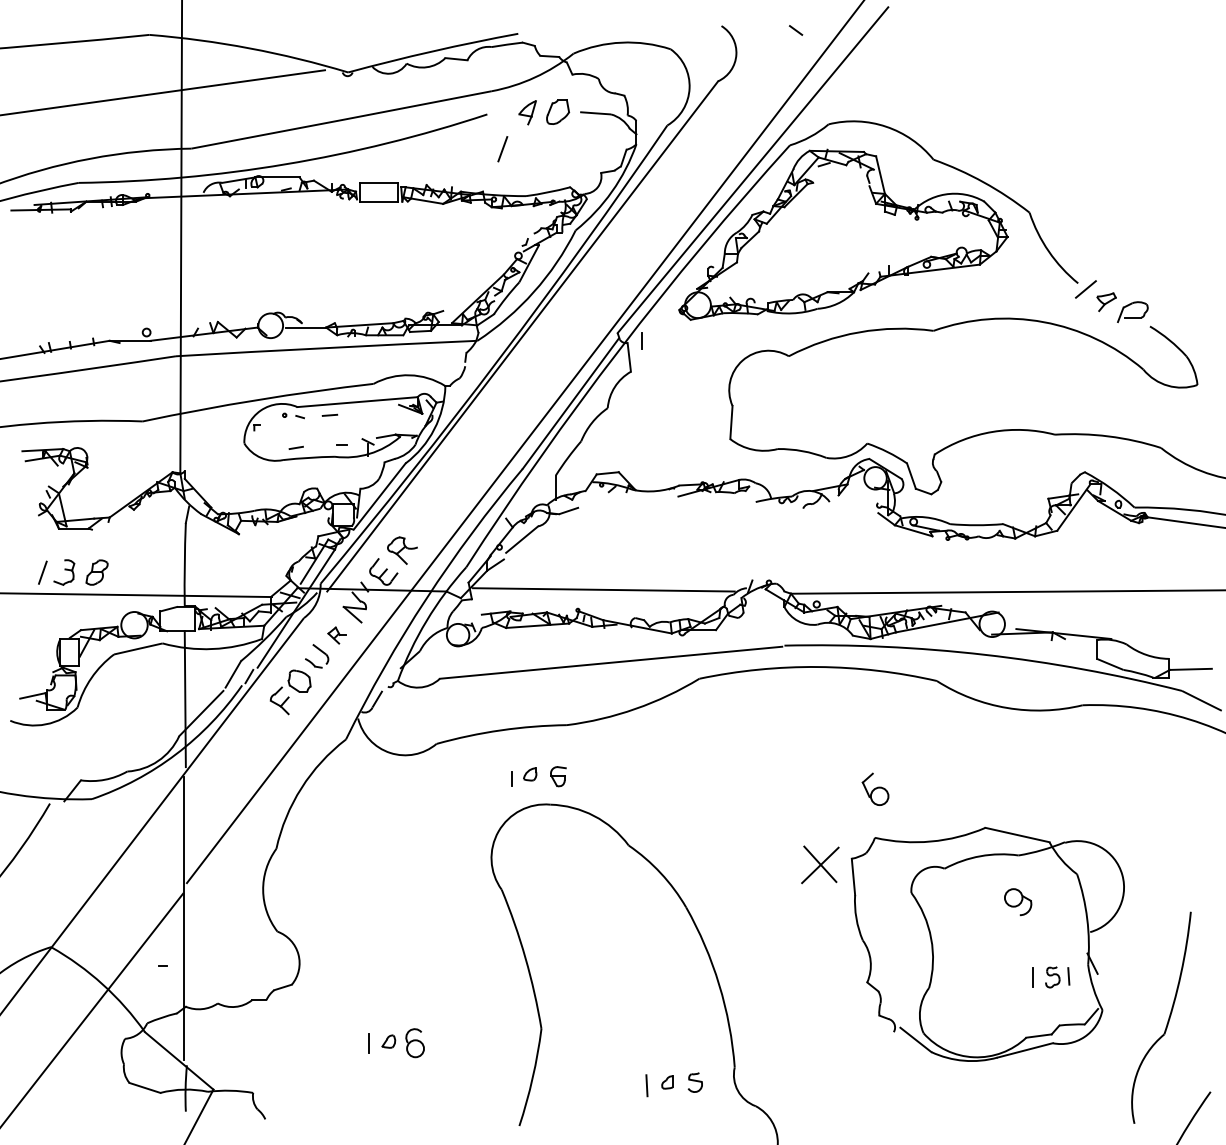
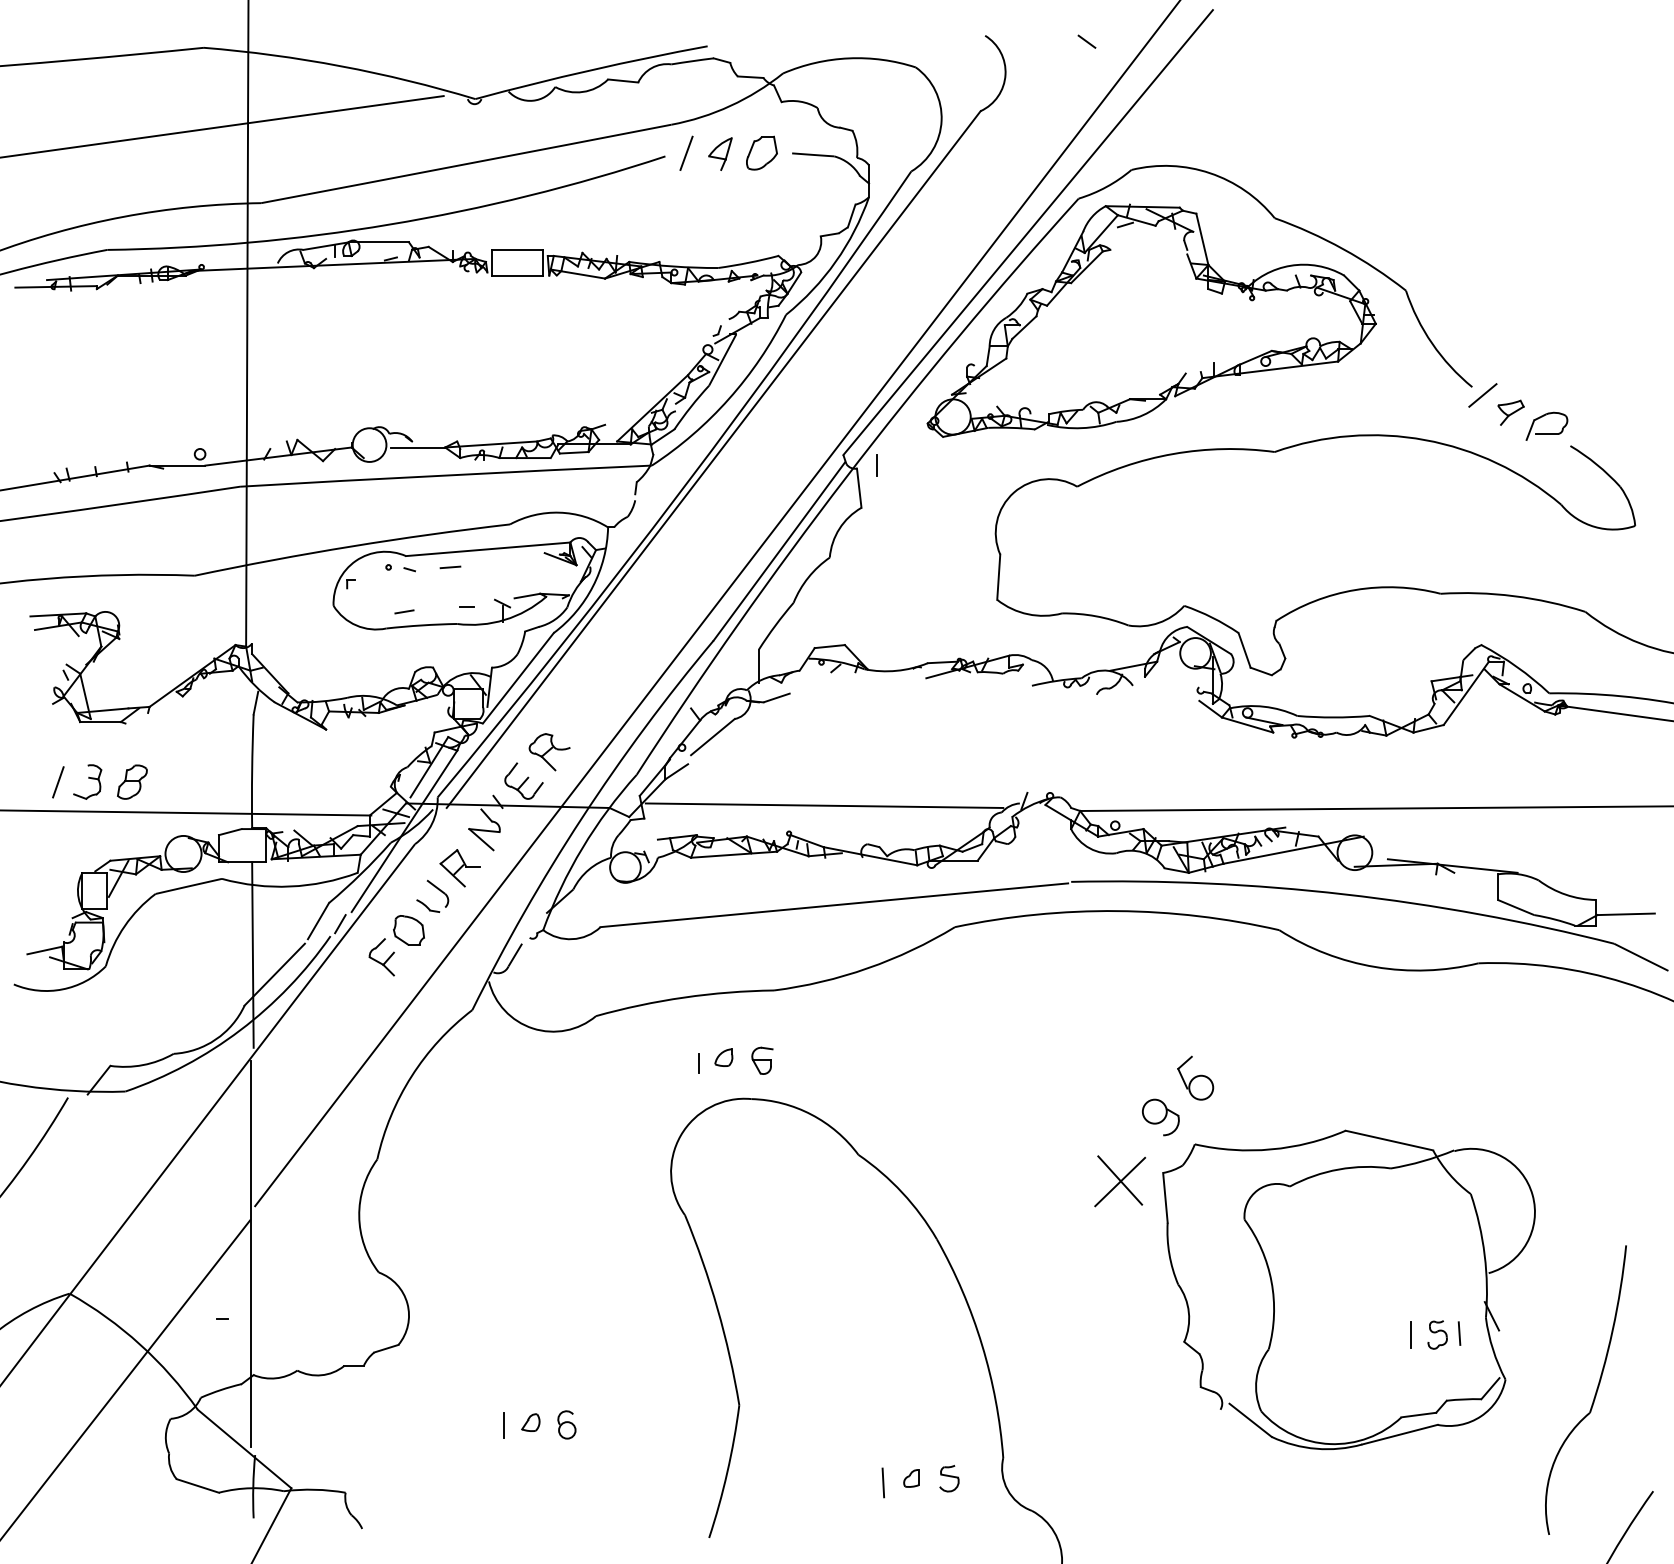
line: (502, 149) -> (686, 153), moved
part: (336, 635) -> (459, 868), size x1.67
part: (1018, 902) -> (1161, 1117), moved
part: (415, 1043) -> (567, 1425), size x0.71

